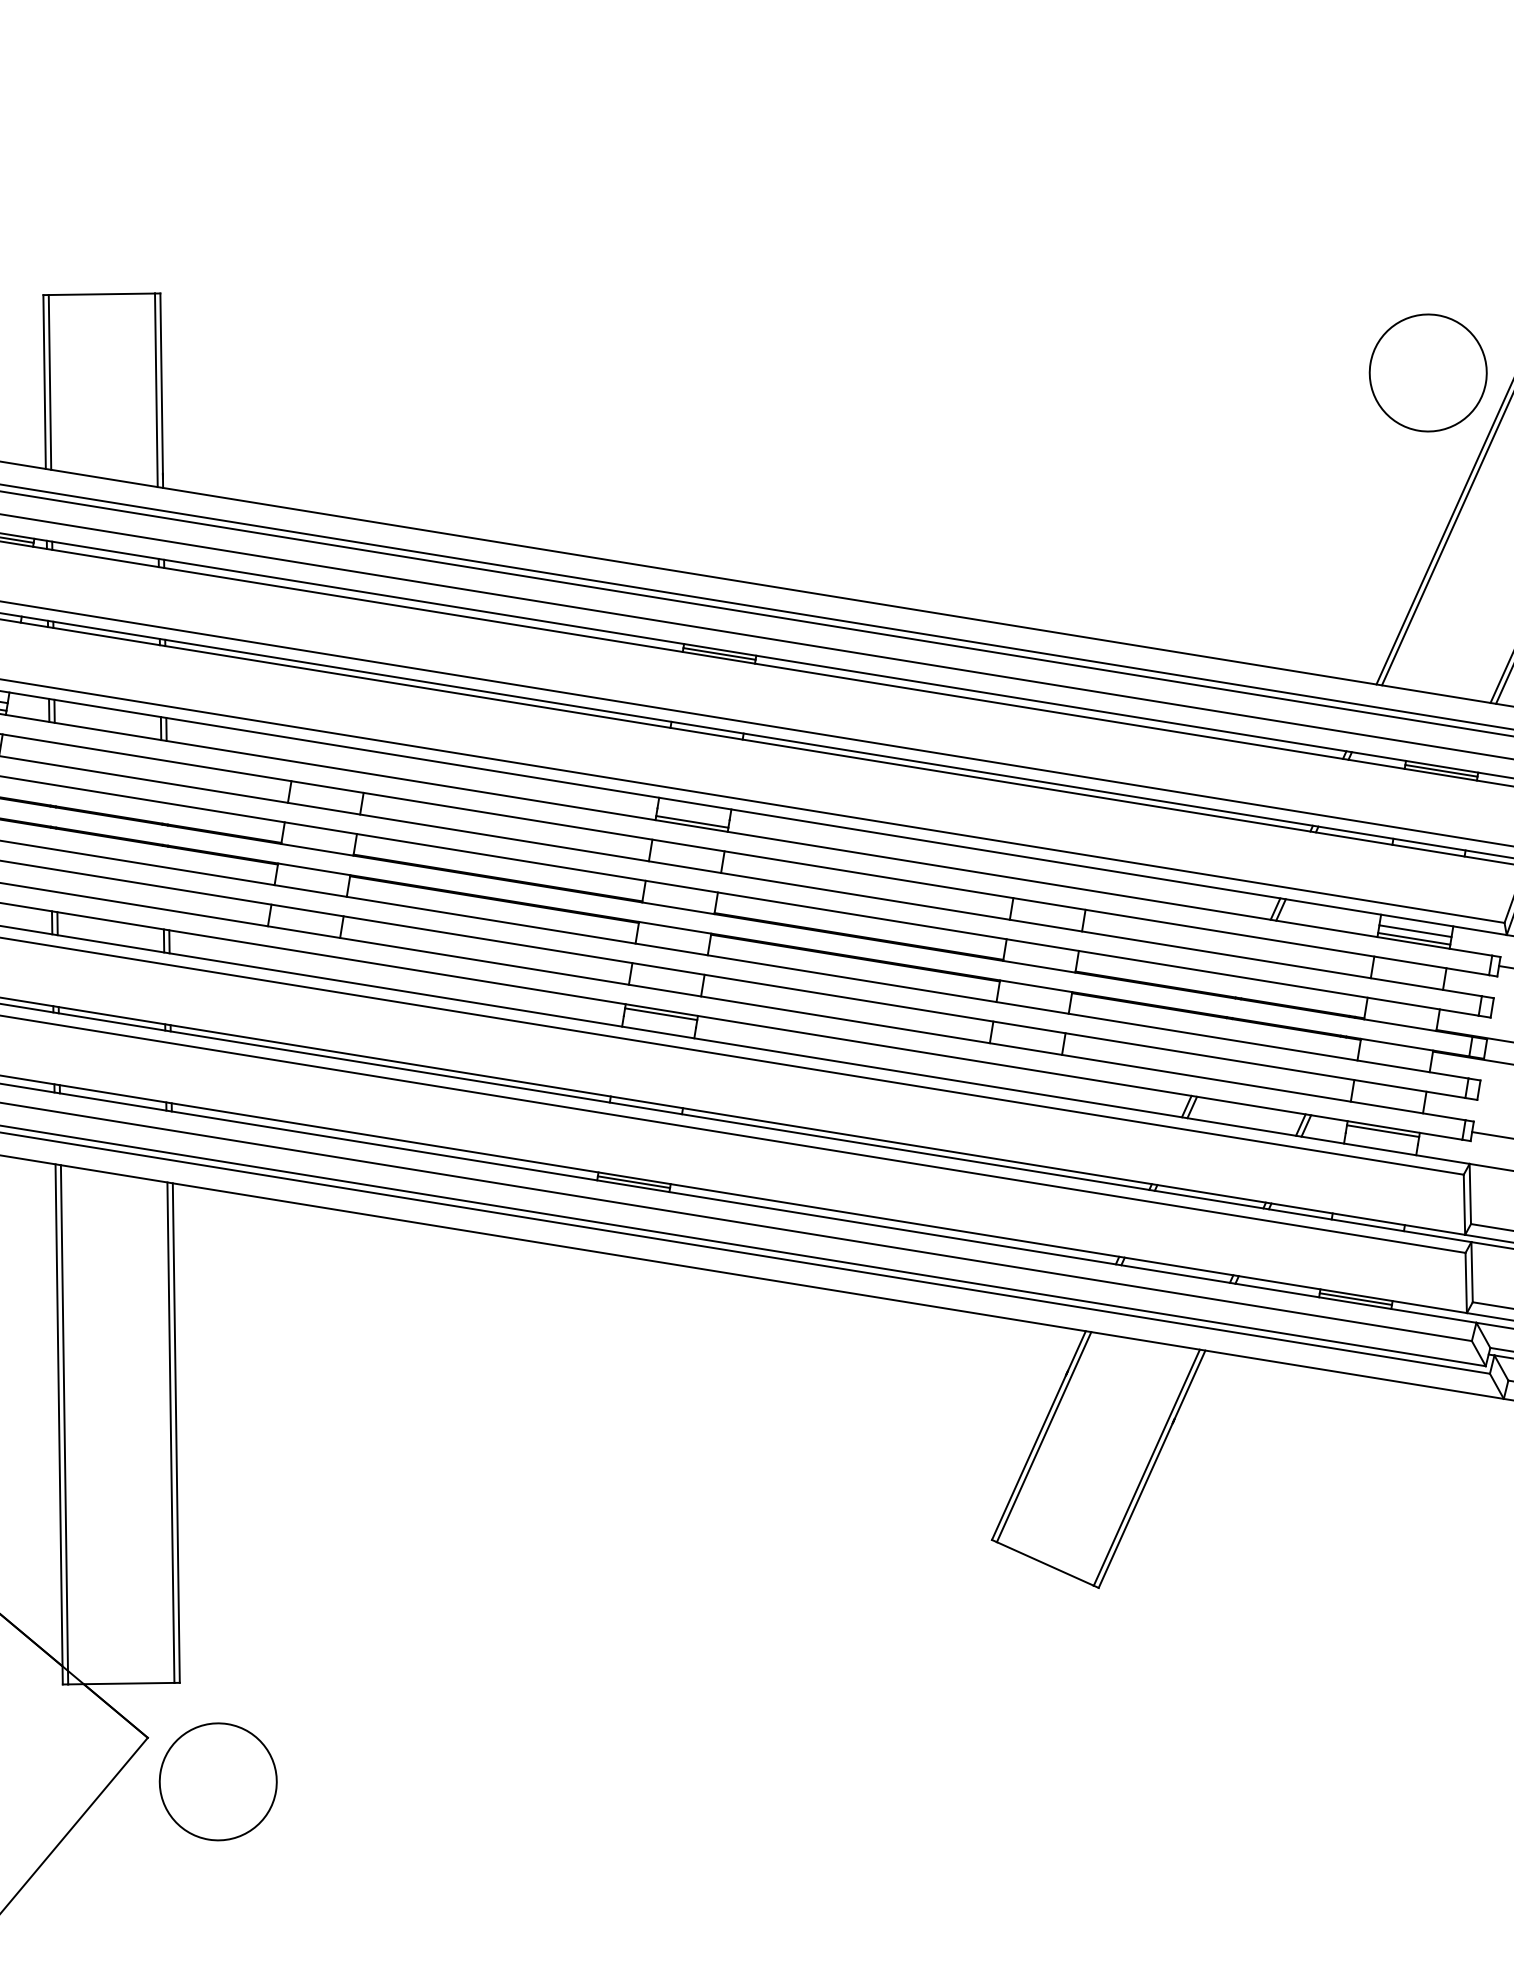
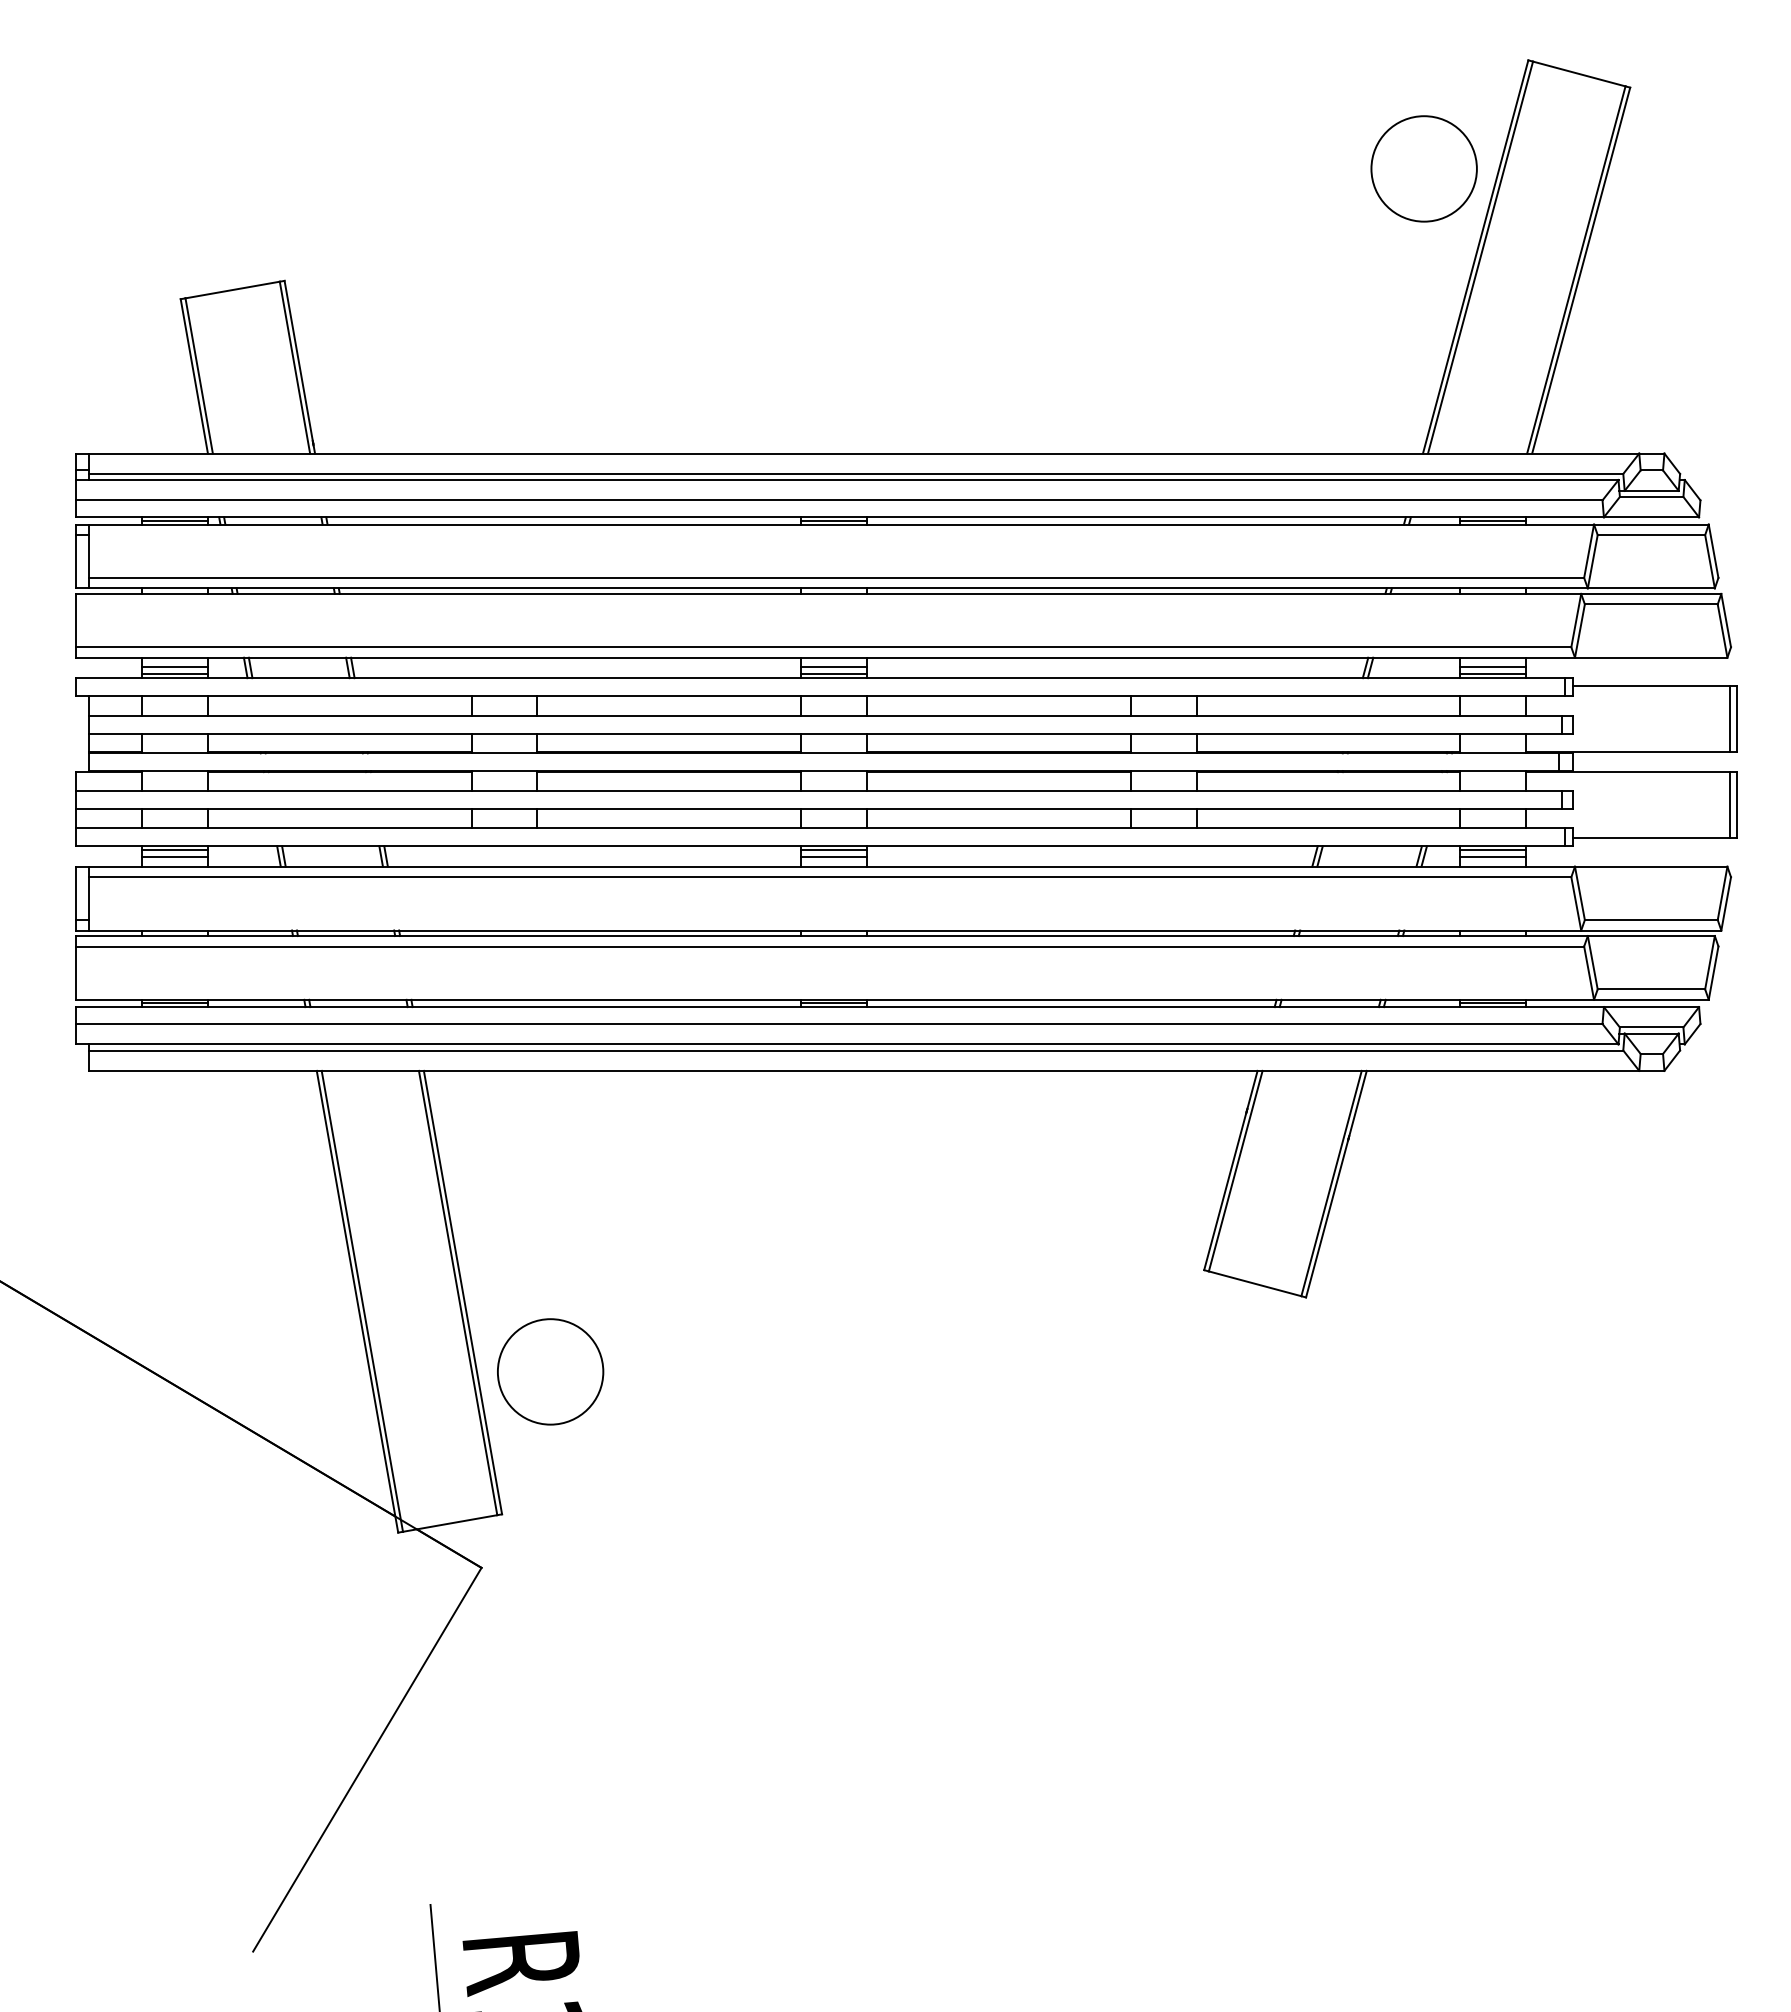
line: (694, 814) -> (834, 667), added
line: (660, 1022) -> (834, 857), added
line: (1382, 1139) -> (1493, 857), added
circle: (218, 1781) -> (550, 1371), moved

